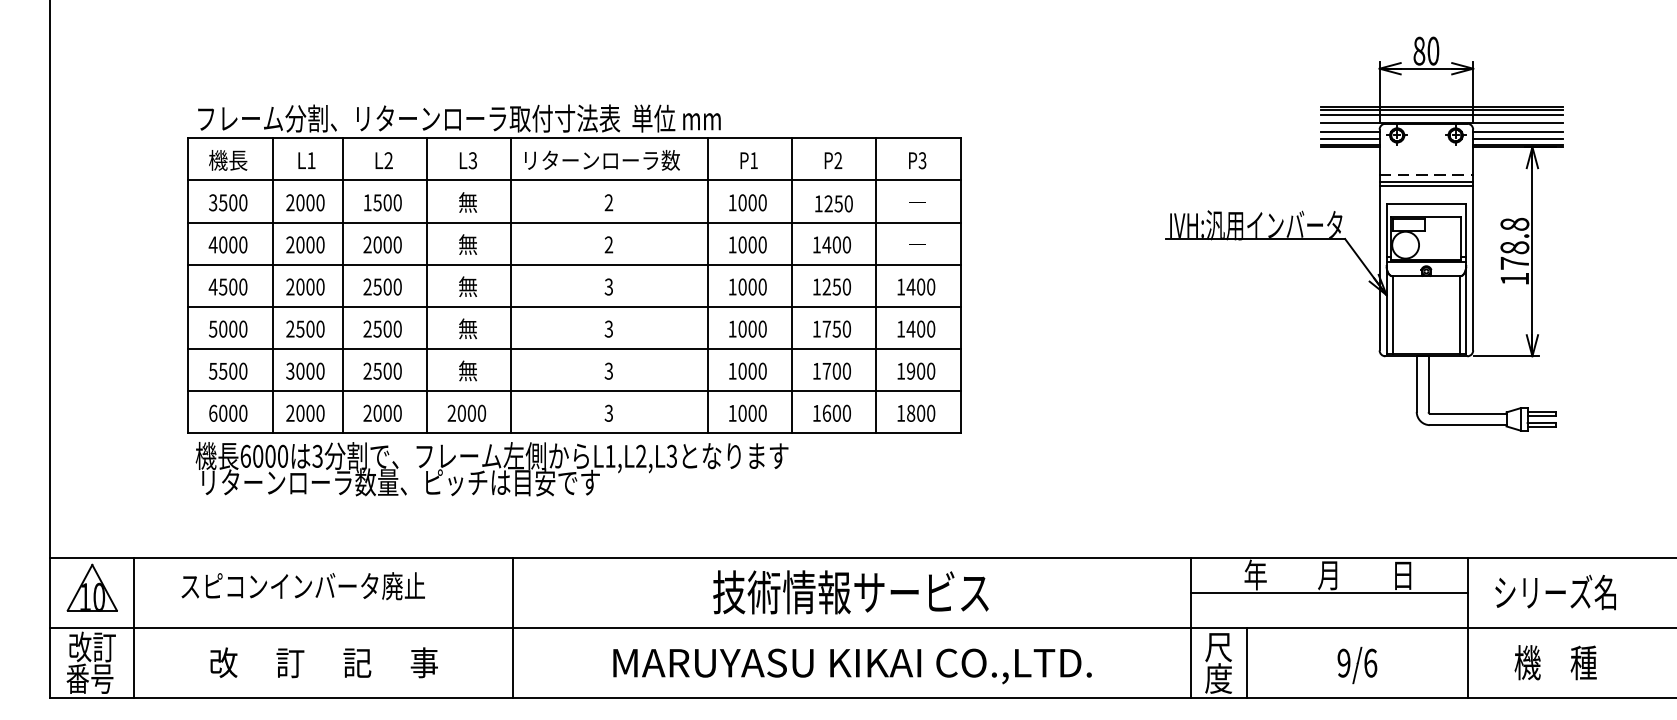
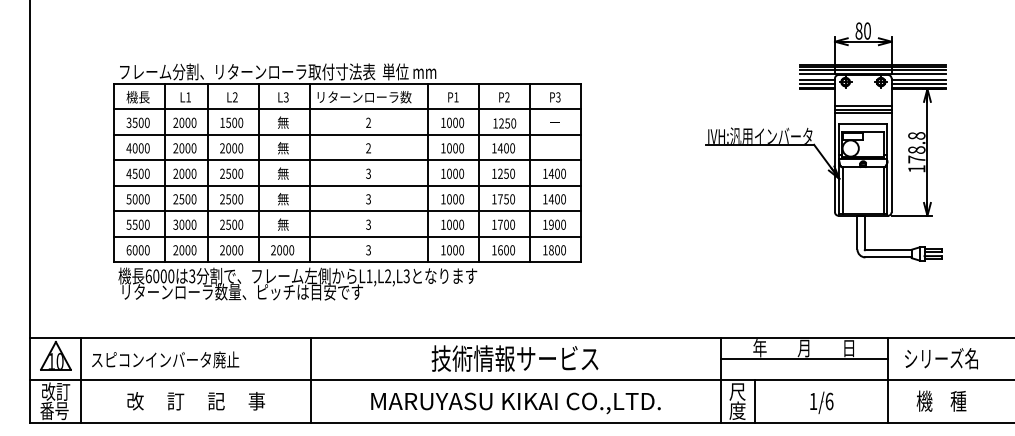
line: (1426, 174) -> (863, 105), dashed -> solid
text: (303, 585) -> (165, 359), moved
text: (1344, 663) -> (813, 401), 9/6 -> 1/6

